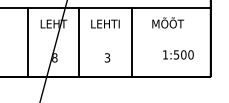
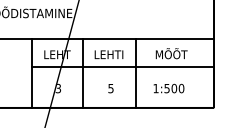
line: (118, 35) -> (122, 66), added
text: (177, 54) -> (168, 88), moved
text: (106, 56) -> (110, 87), 3 -> 5
text: (54, 57) -> (58, 88), 8 -> 3

